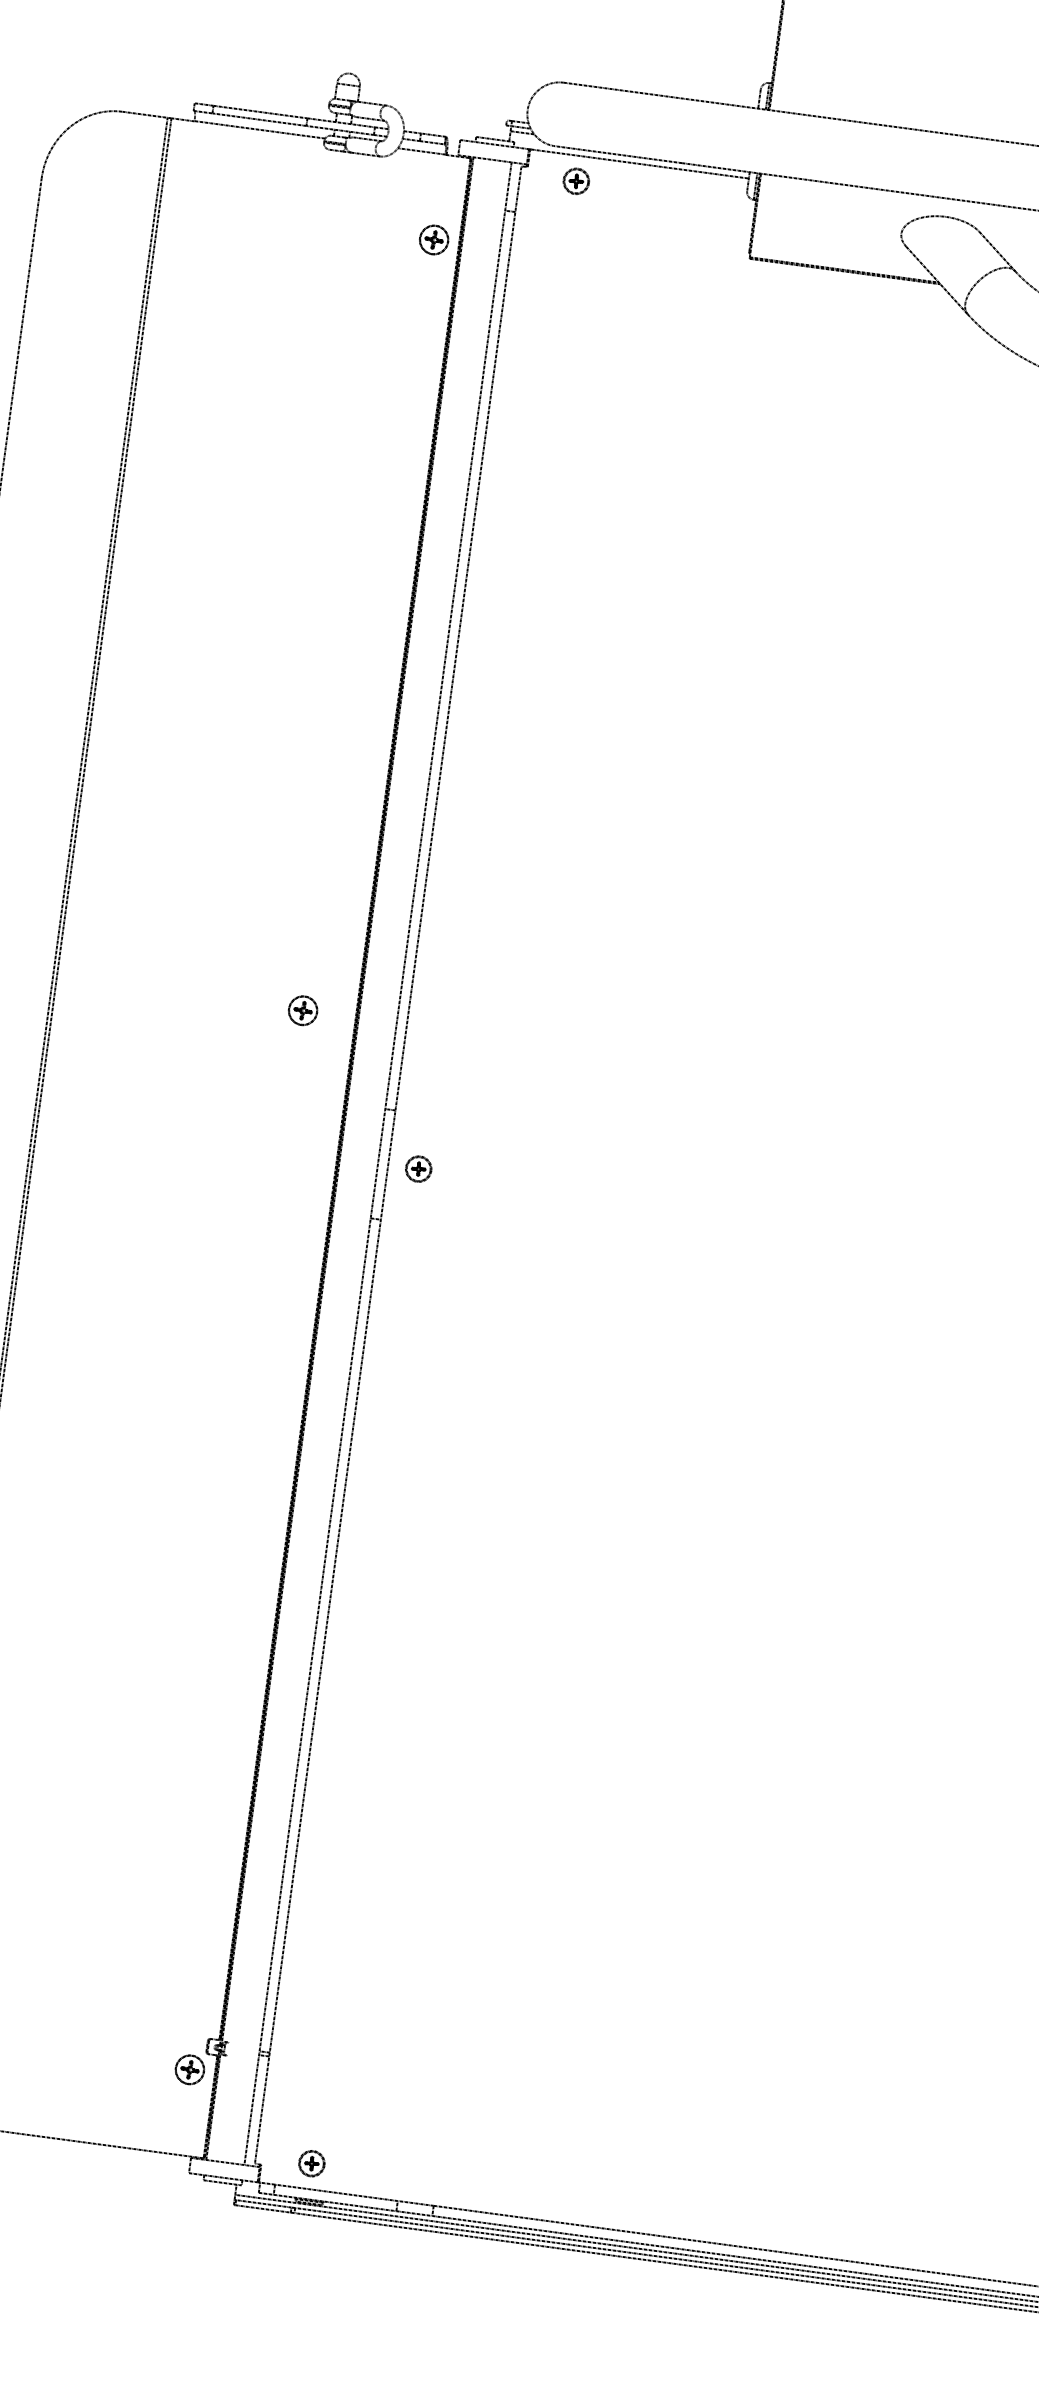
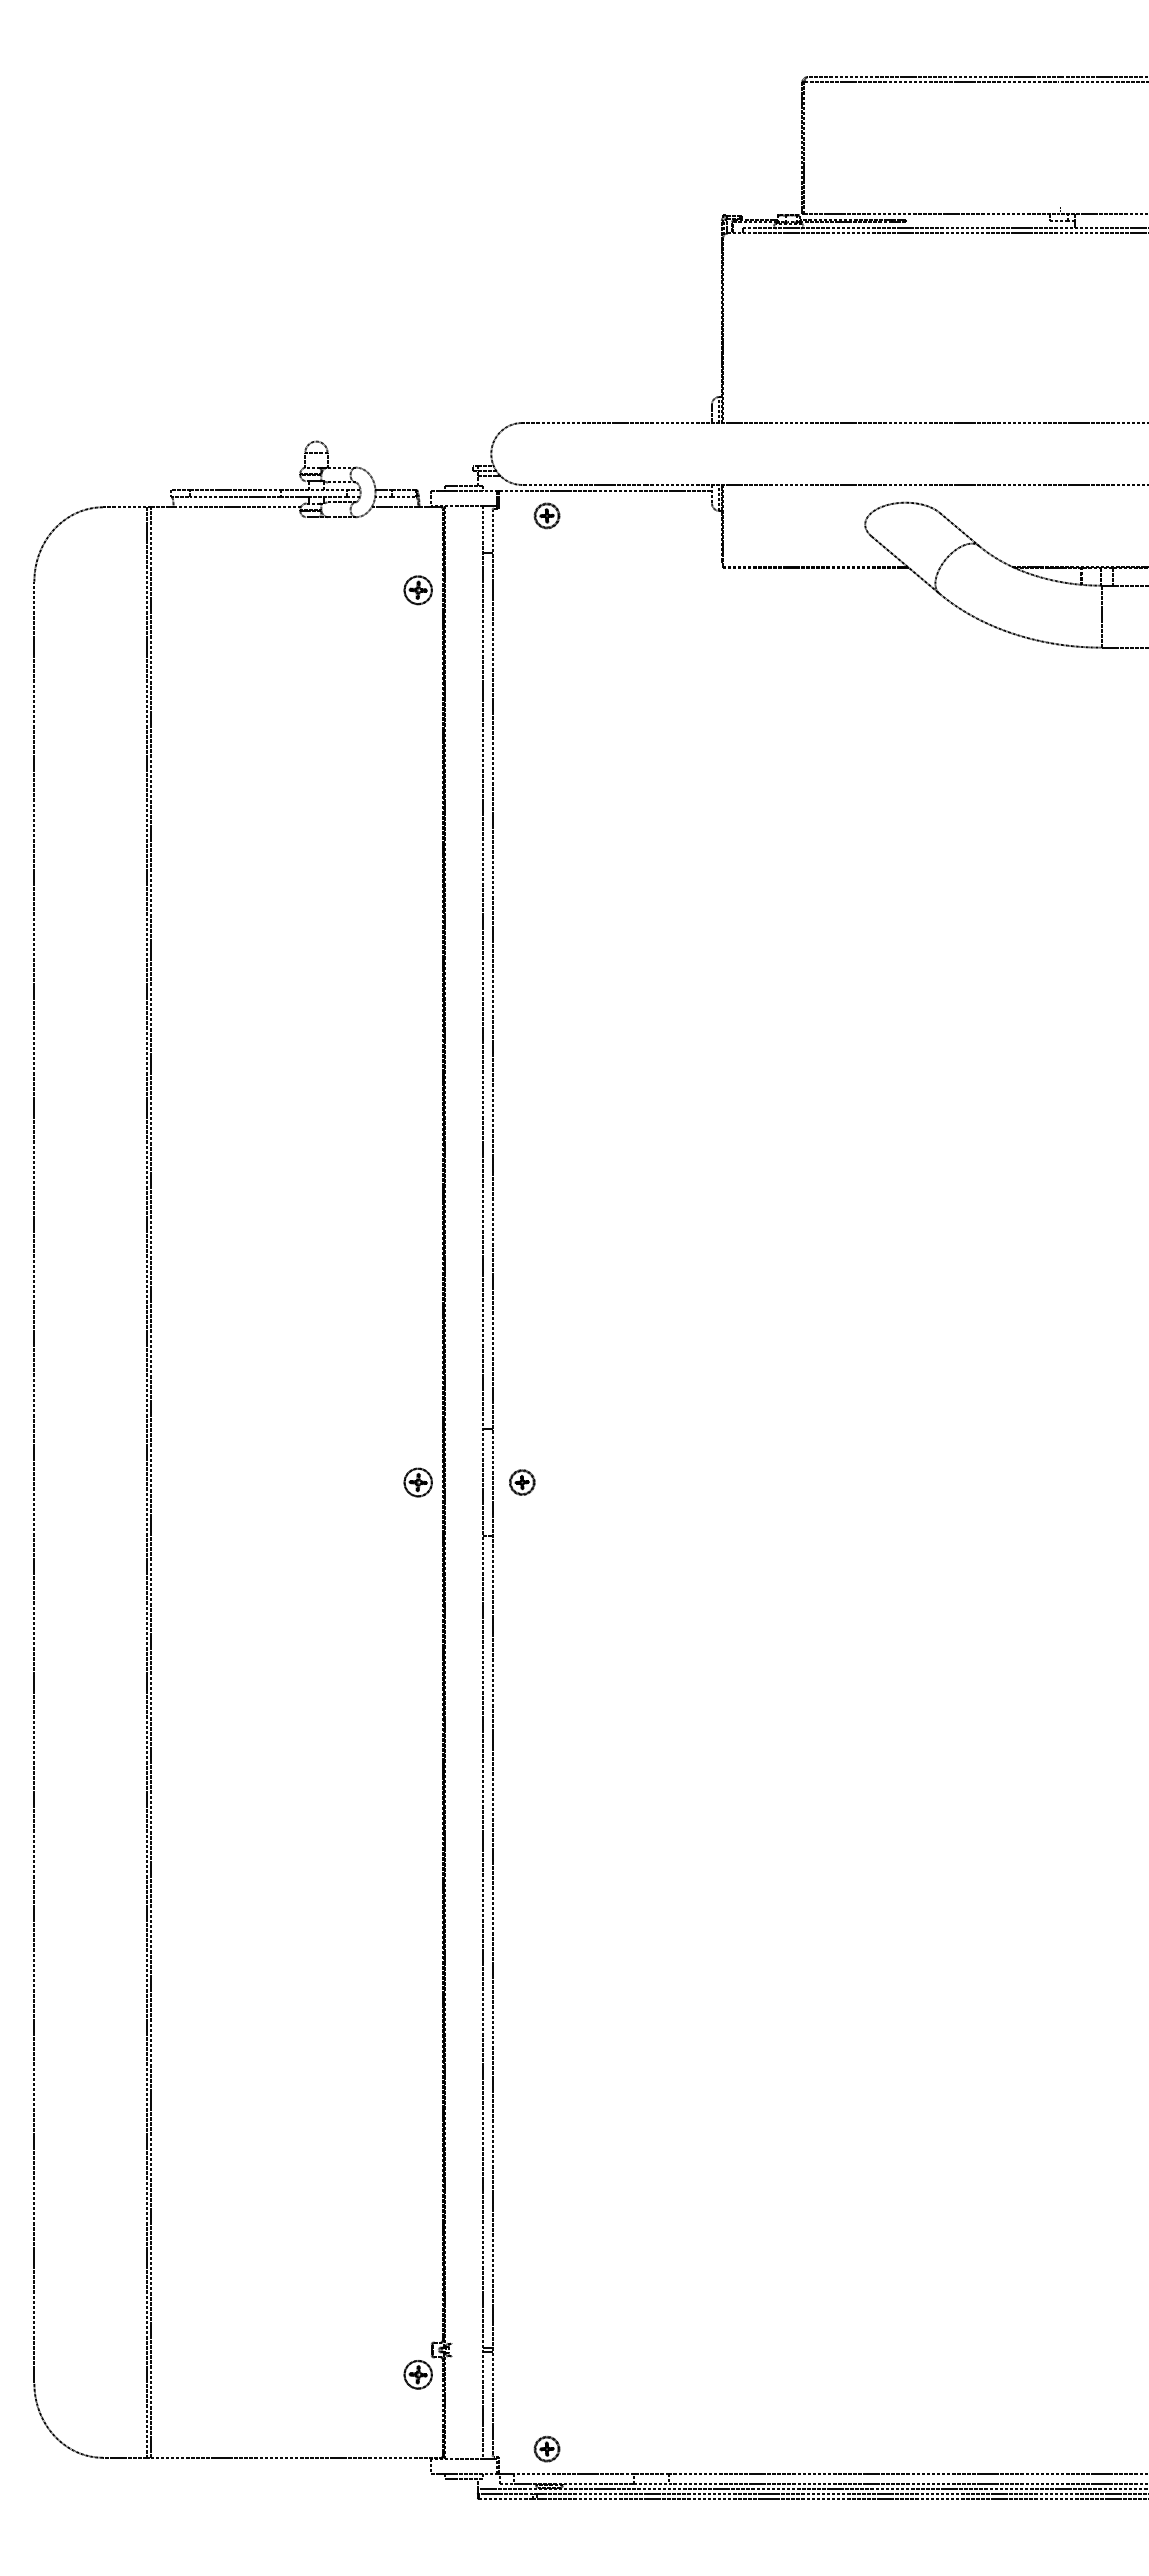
part: (302, 1010) -> (417, 1482), moved

